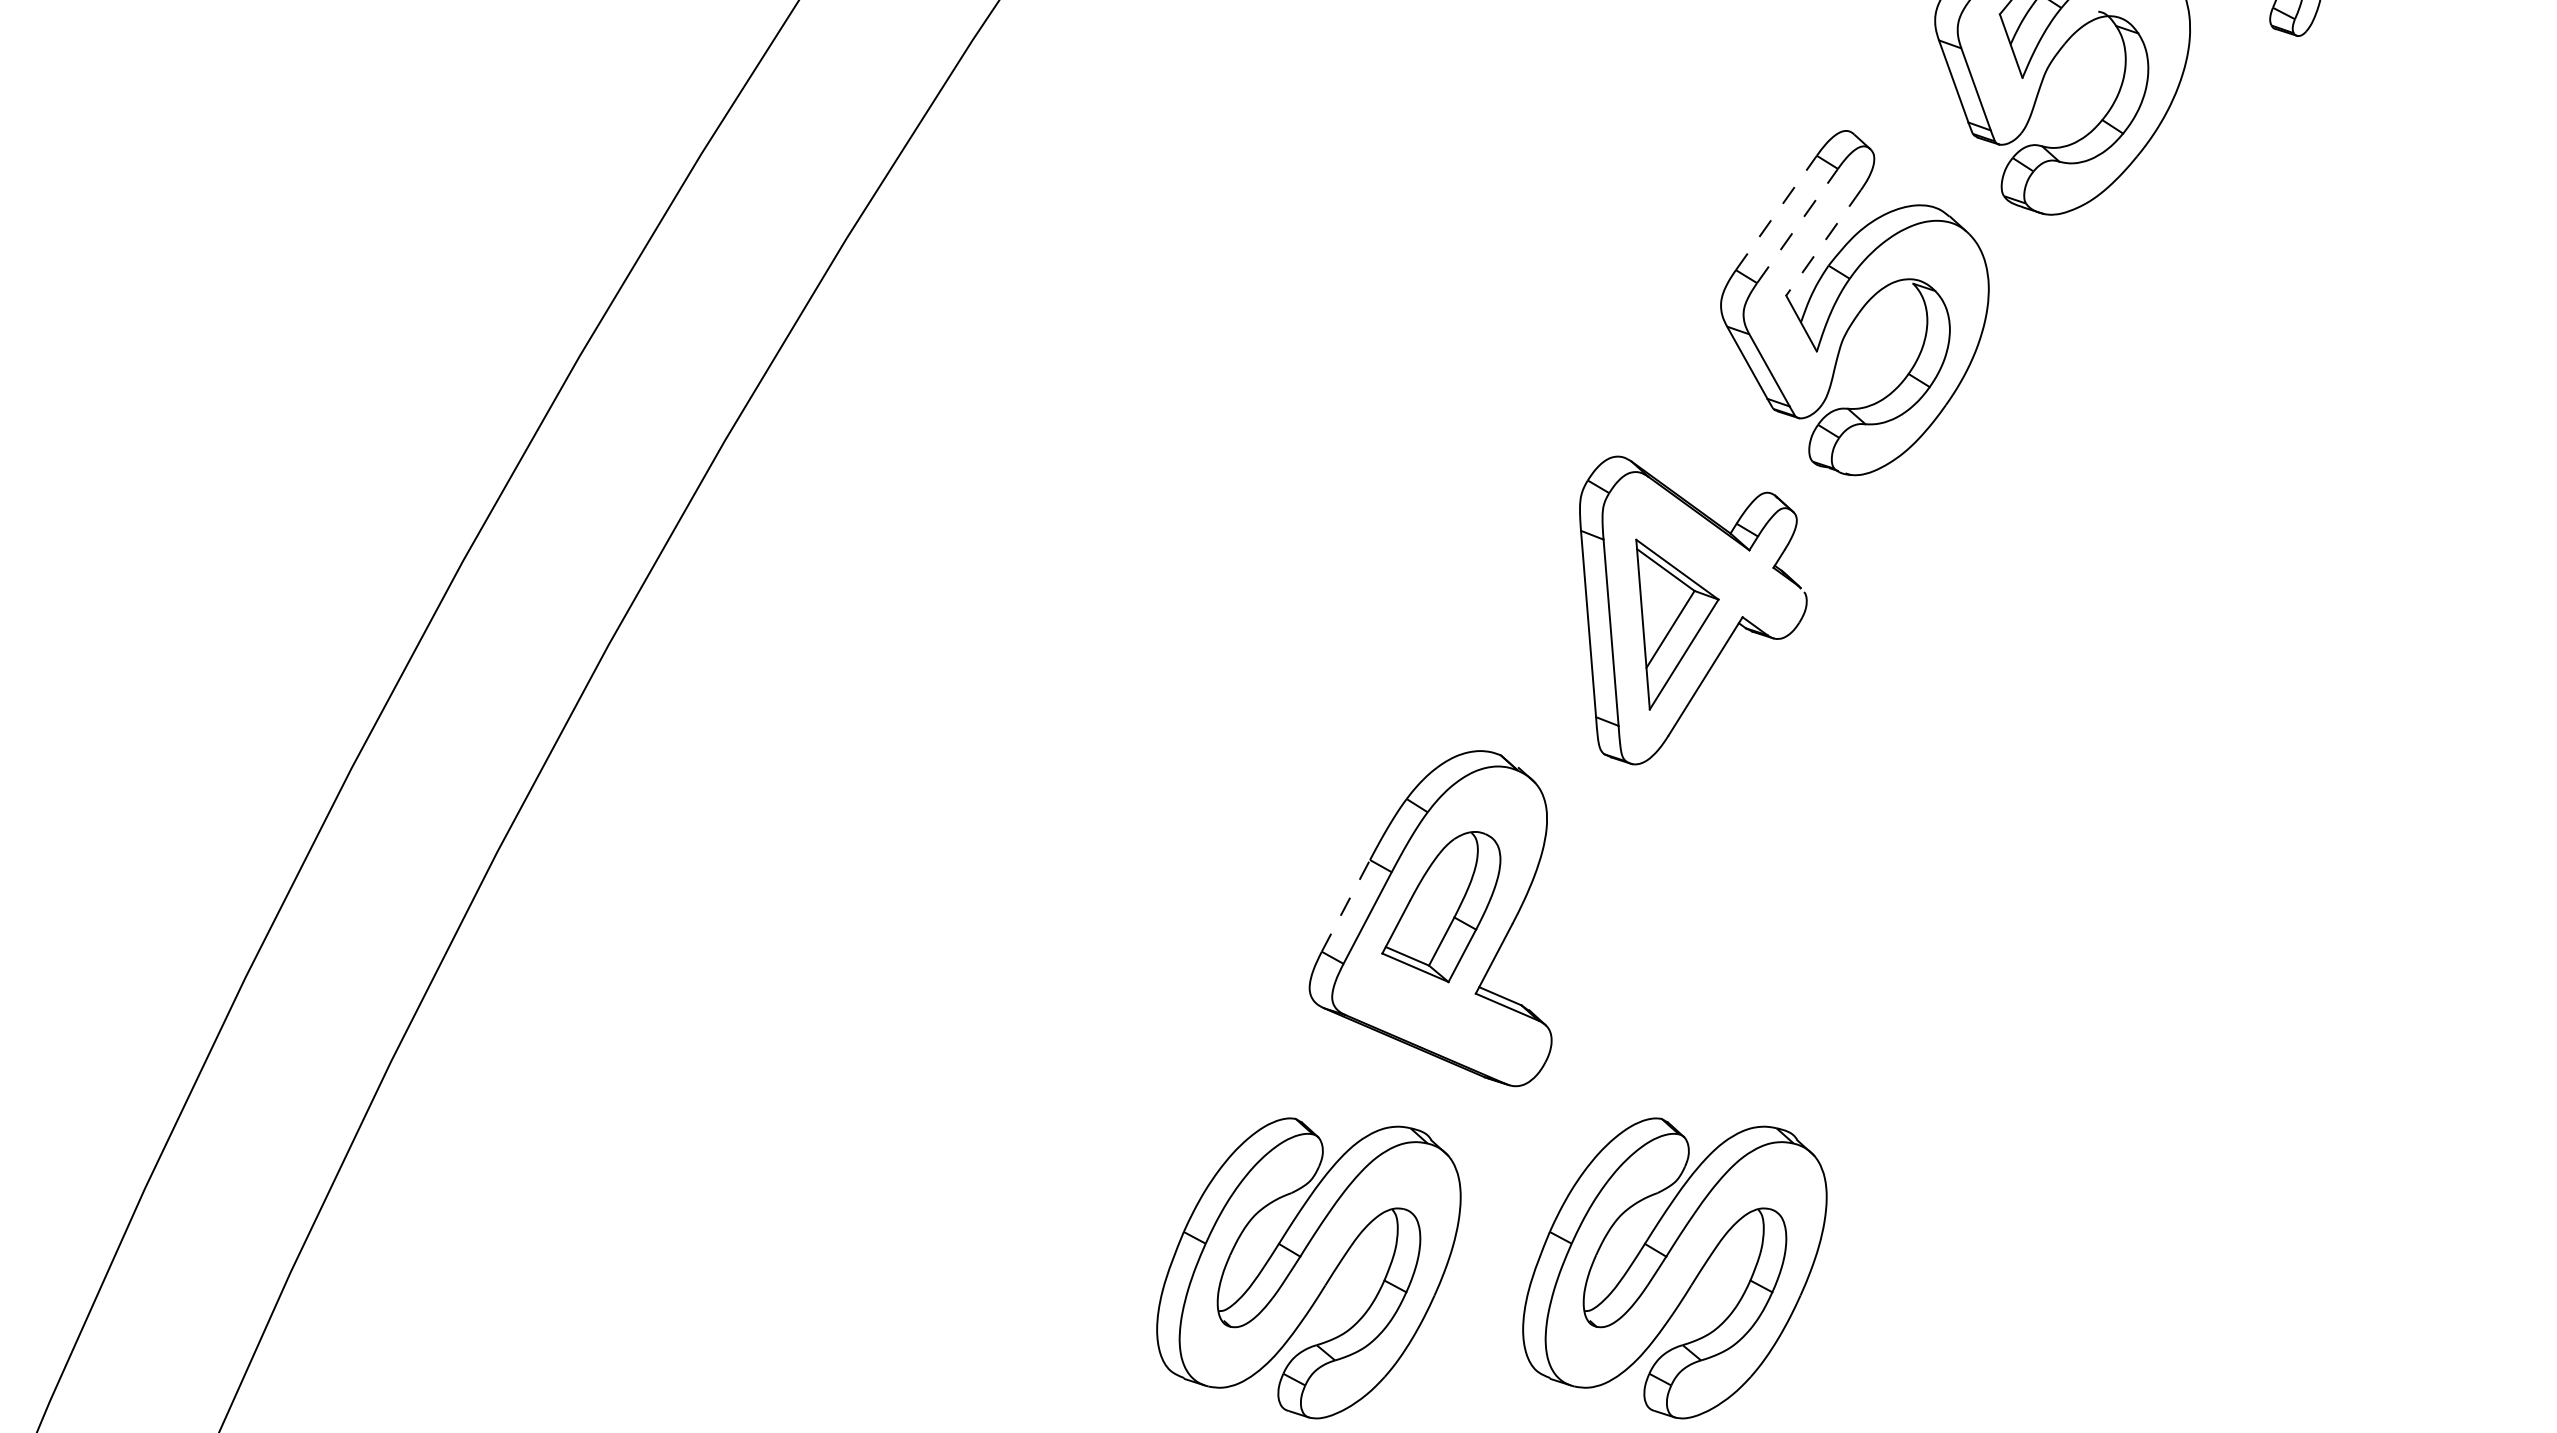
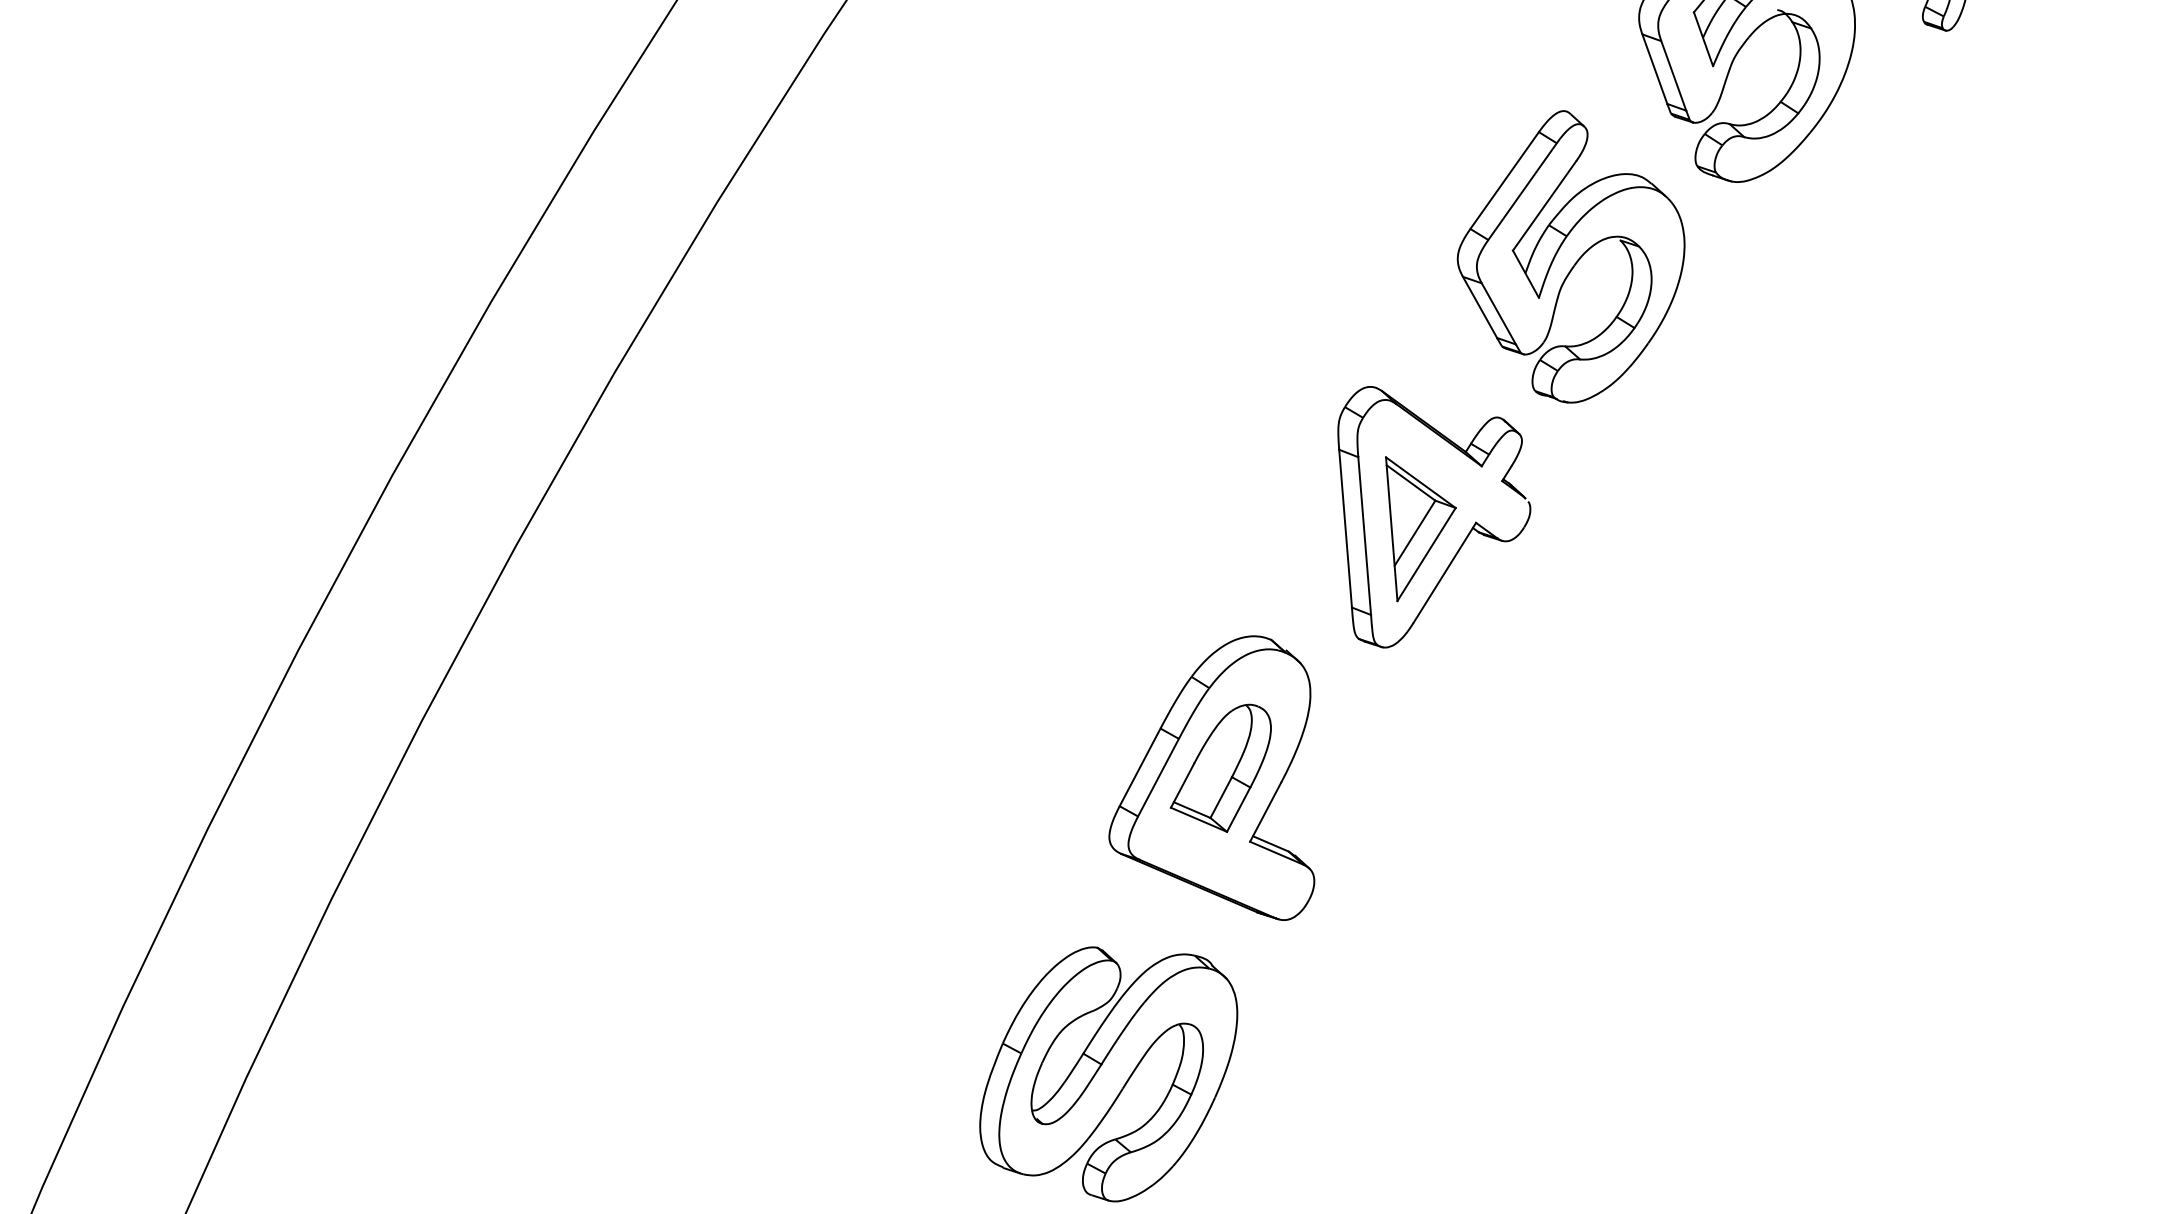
line: (1776, 212) -> (1504, 180), dashed -> solid
line: (1797, 226) -> (1522, 192), dashed -> solid
line: (1823, 242) -> (1544, 205), dashed -> solid
line: (1345, 905) -> (1139, 767), dashed -> solid
part: (1674, 1268) -> (1418, 1074), removed

